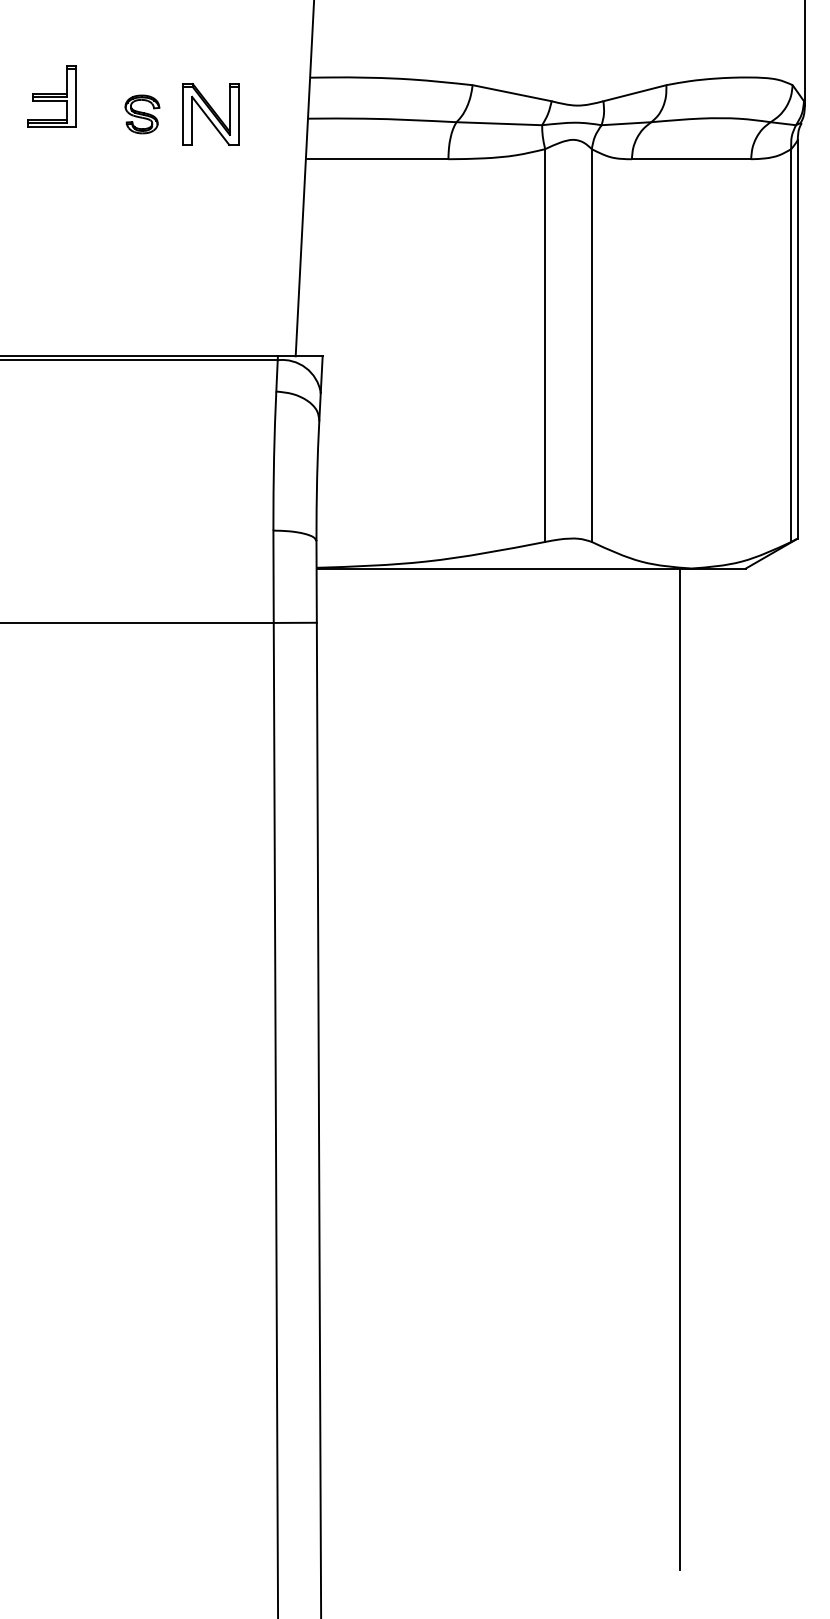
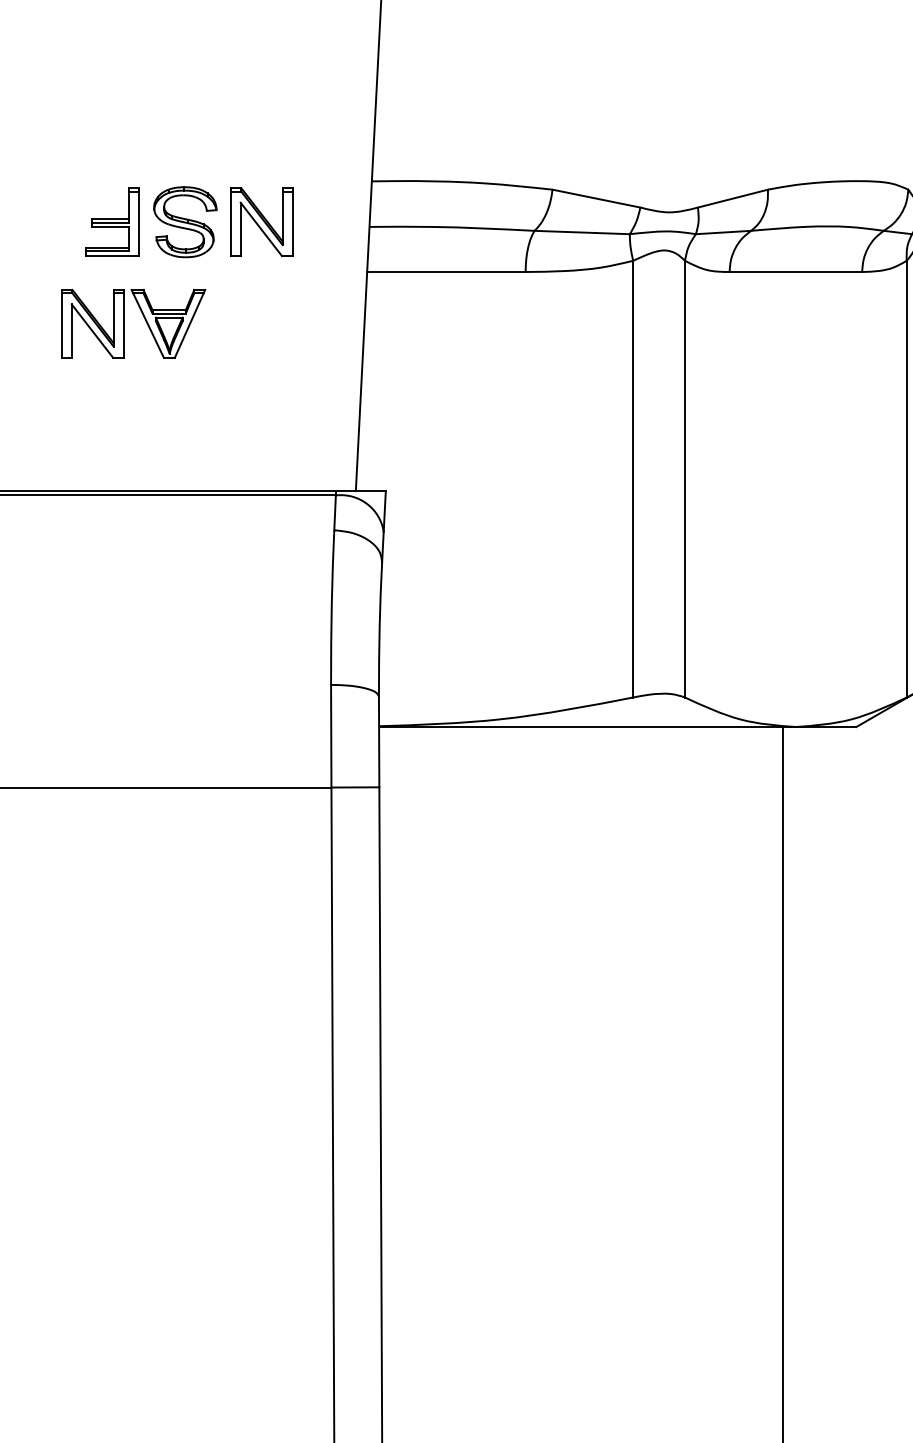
part: (51, 96) -> (112, 222), moved
part: (142, 114) -> (185, 222), size x1.67
part: (87, 205) -> (124, 323), added

